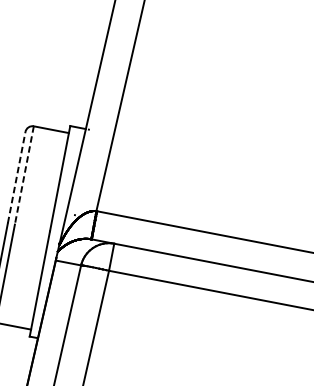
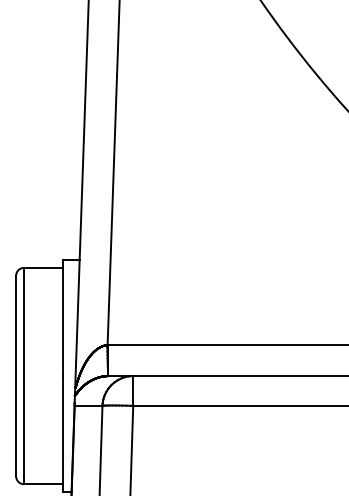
line: (23, 175) -> (23, 322), dashed -> solid
line: (17, 177) -> (16, 325), dashed -> solid

